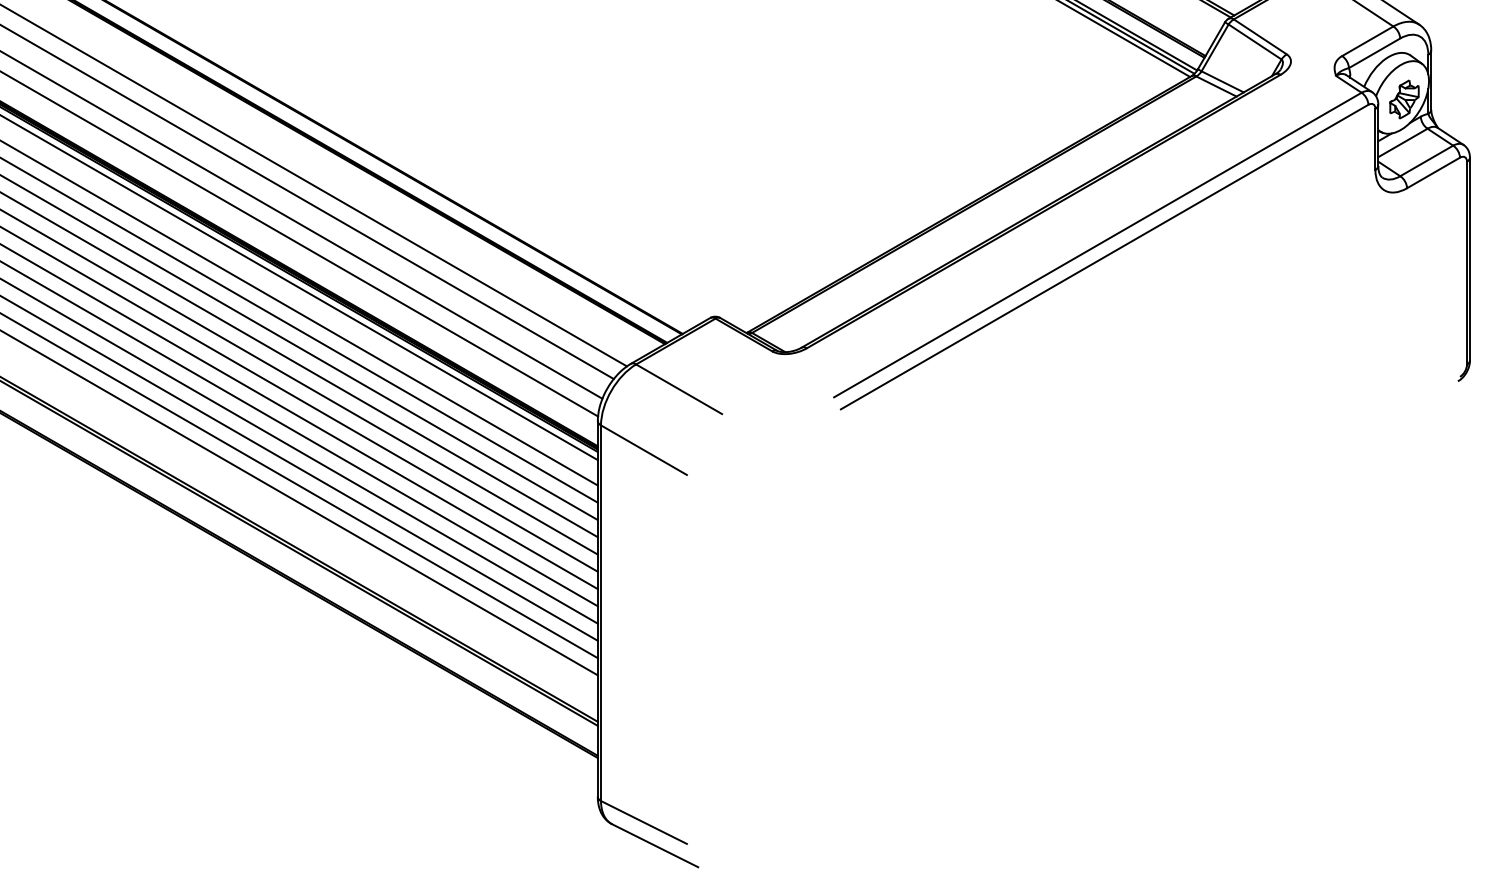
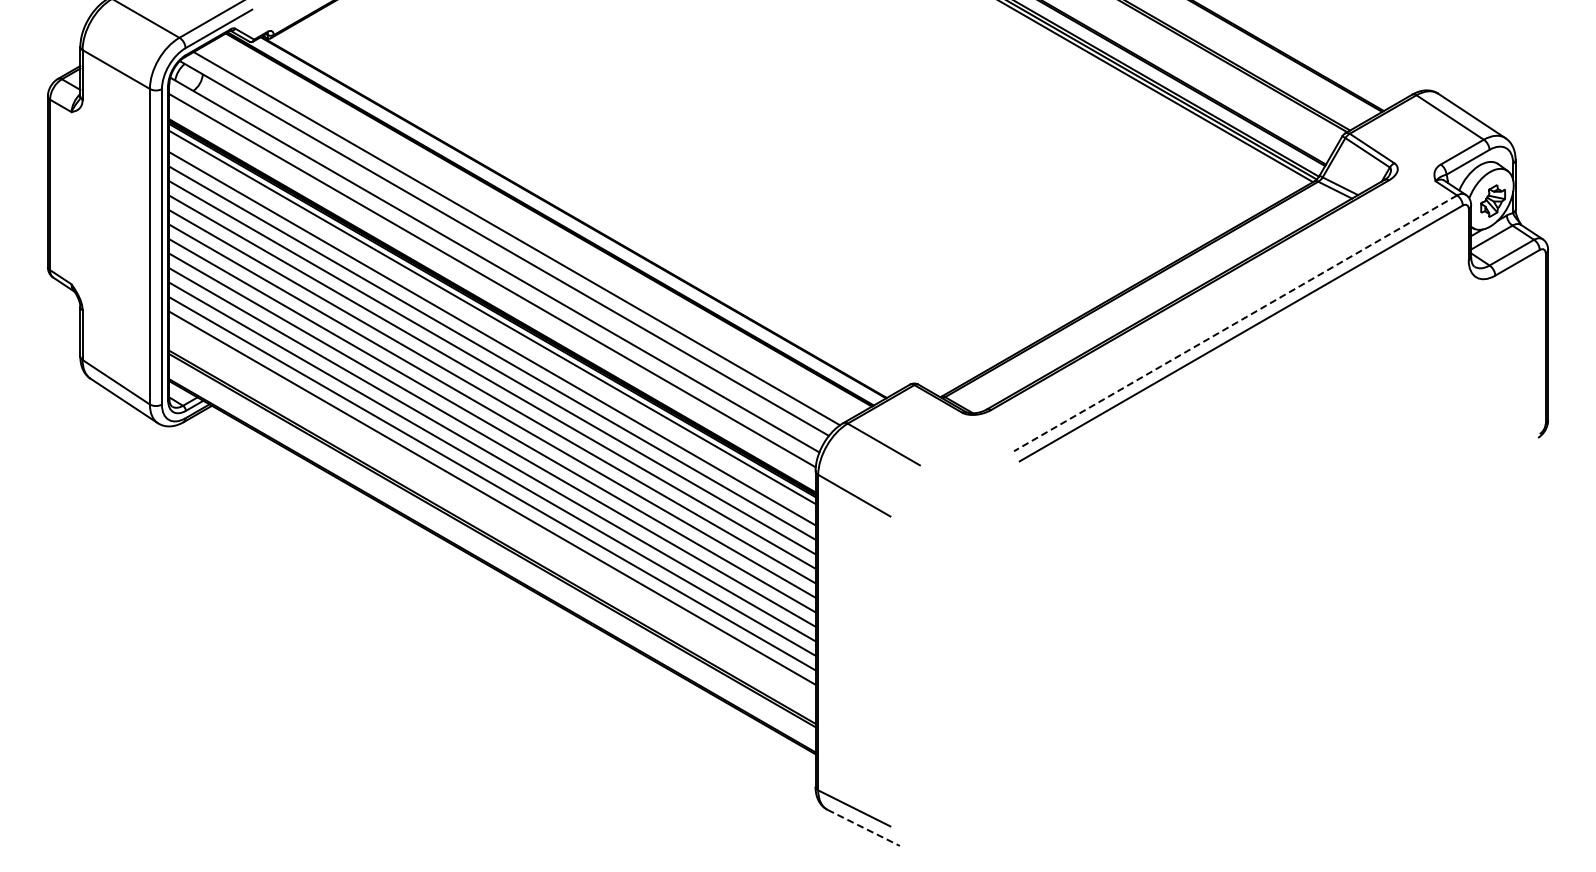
line: (1097, 245) -> (1235, 323), solid -> dashed
line: (656, 846) -> (864, 828), solid -> dashed

